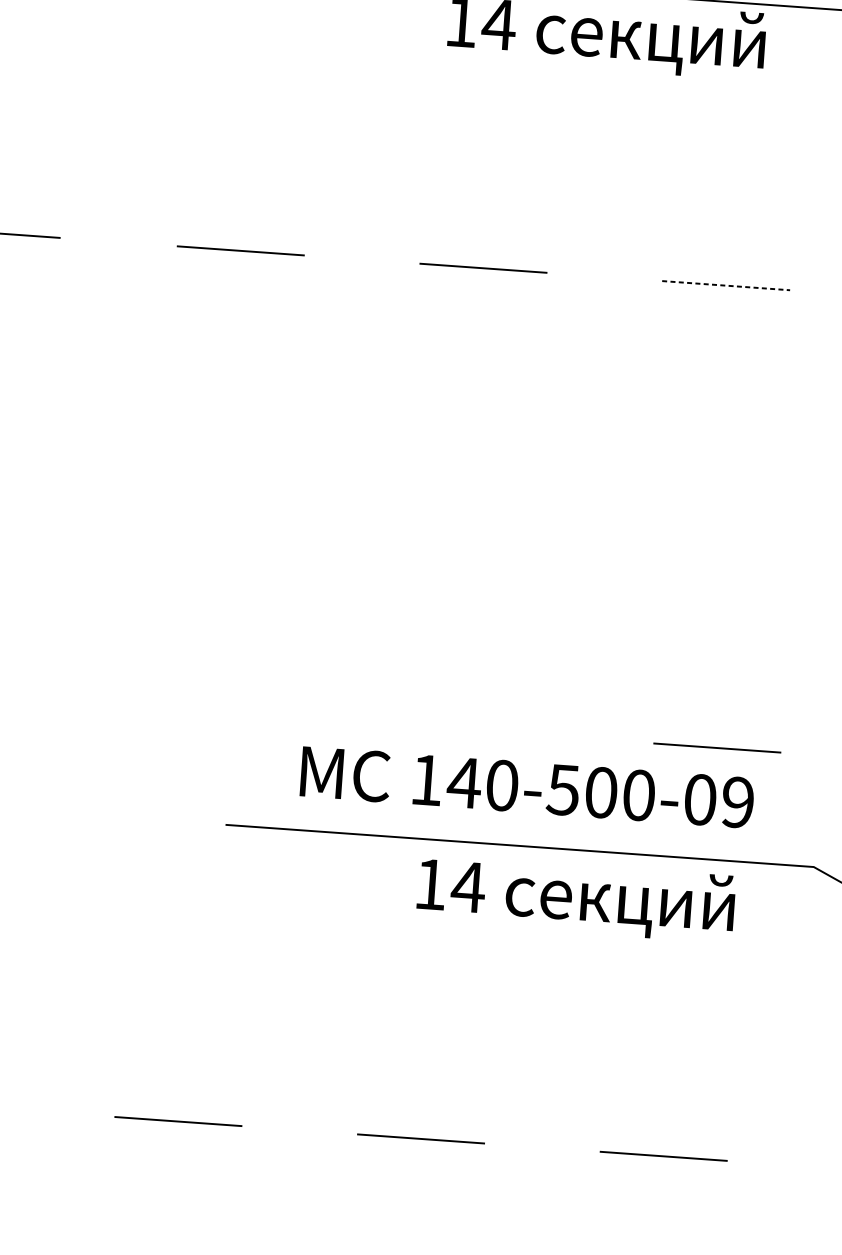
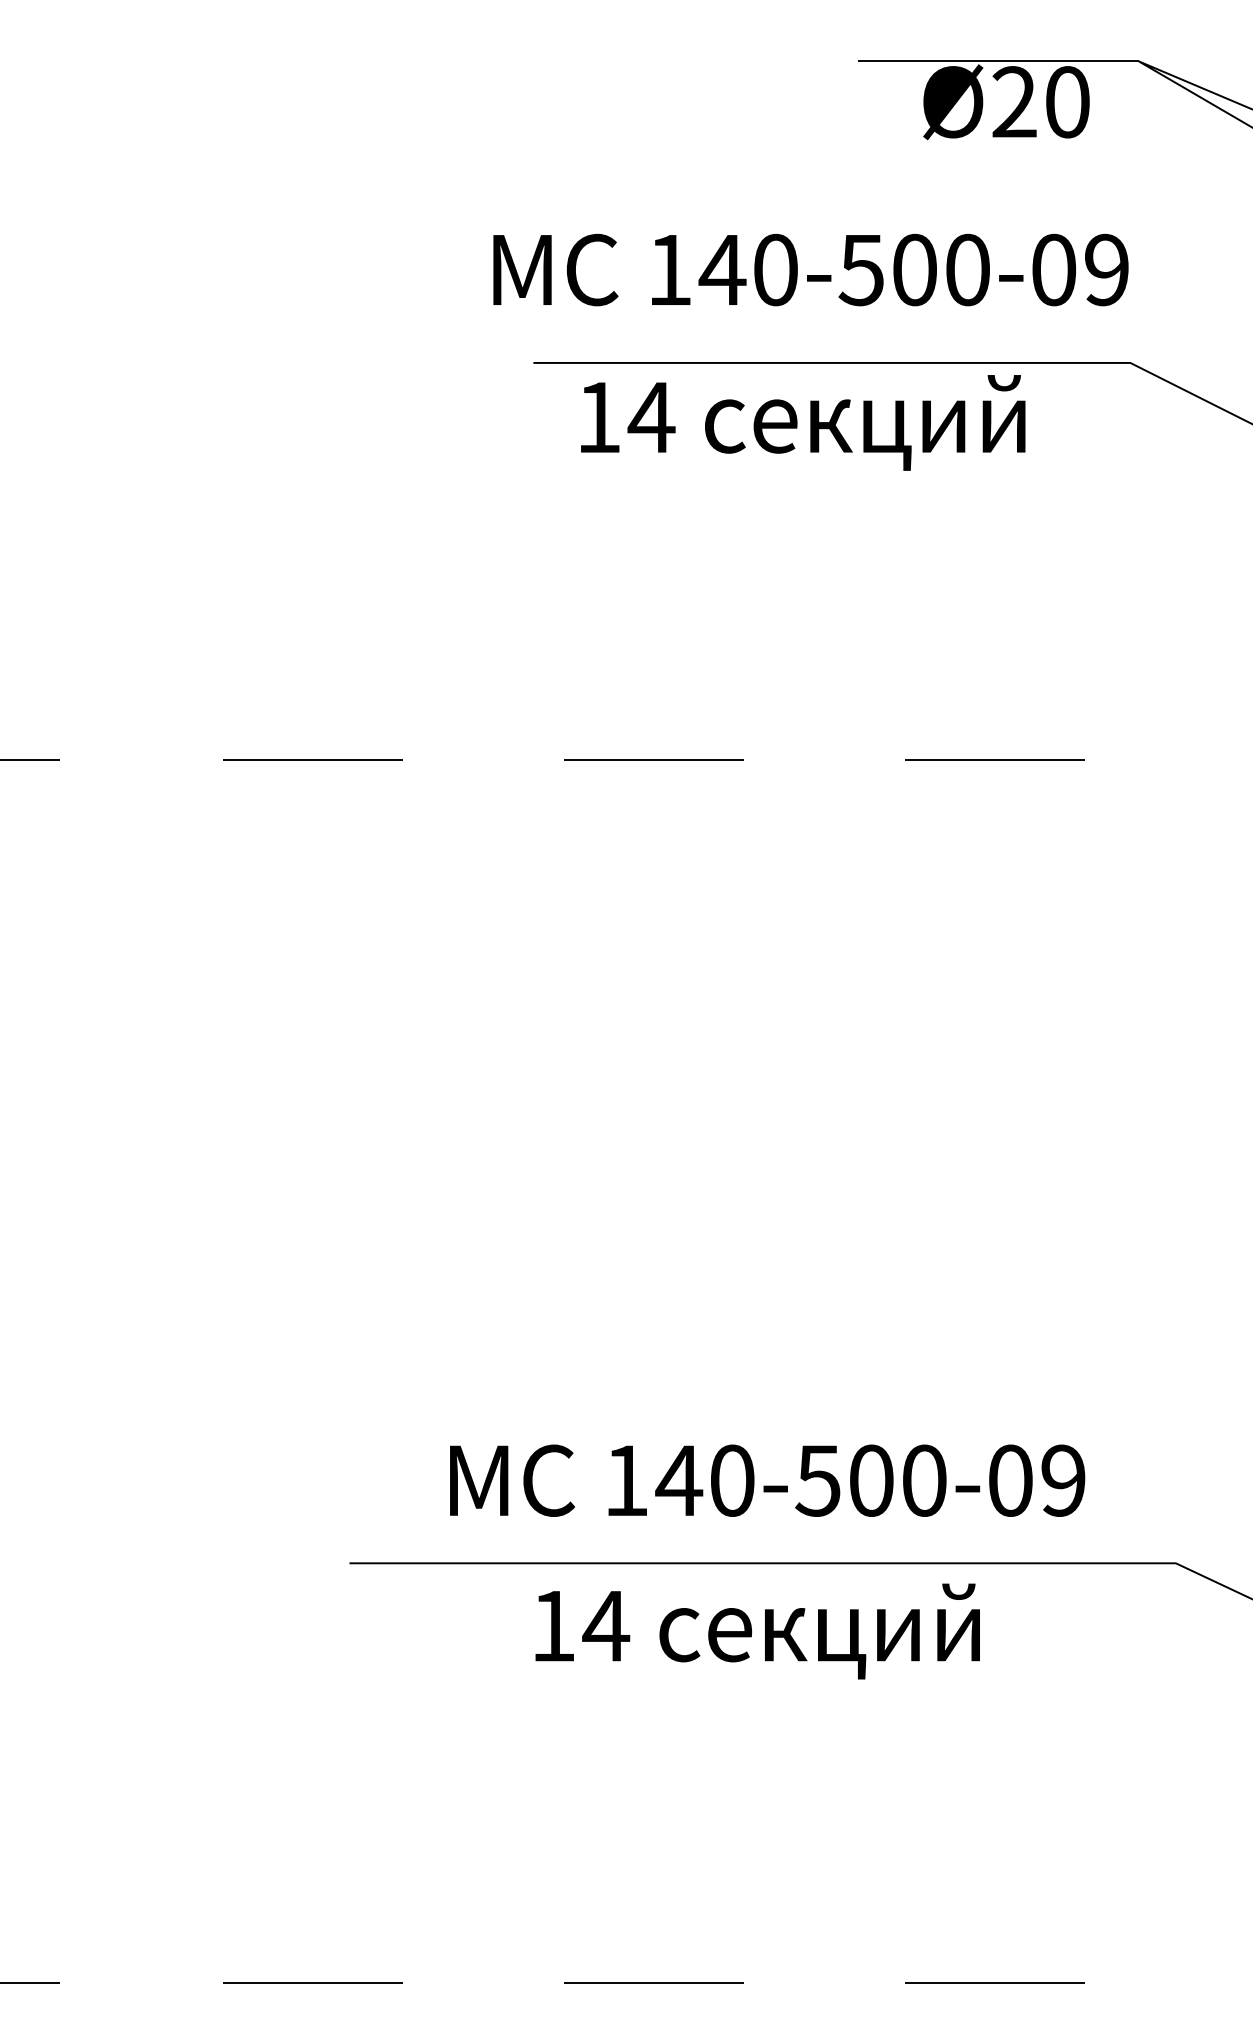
line: (726, 285) -> (995, 759), dashed -> solid
line: (716, 747) -> (1028, 1406), removed
text: (575, 898) -> (757, 1631), moved

